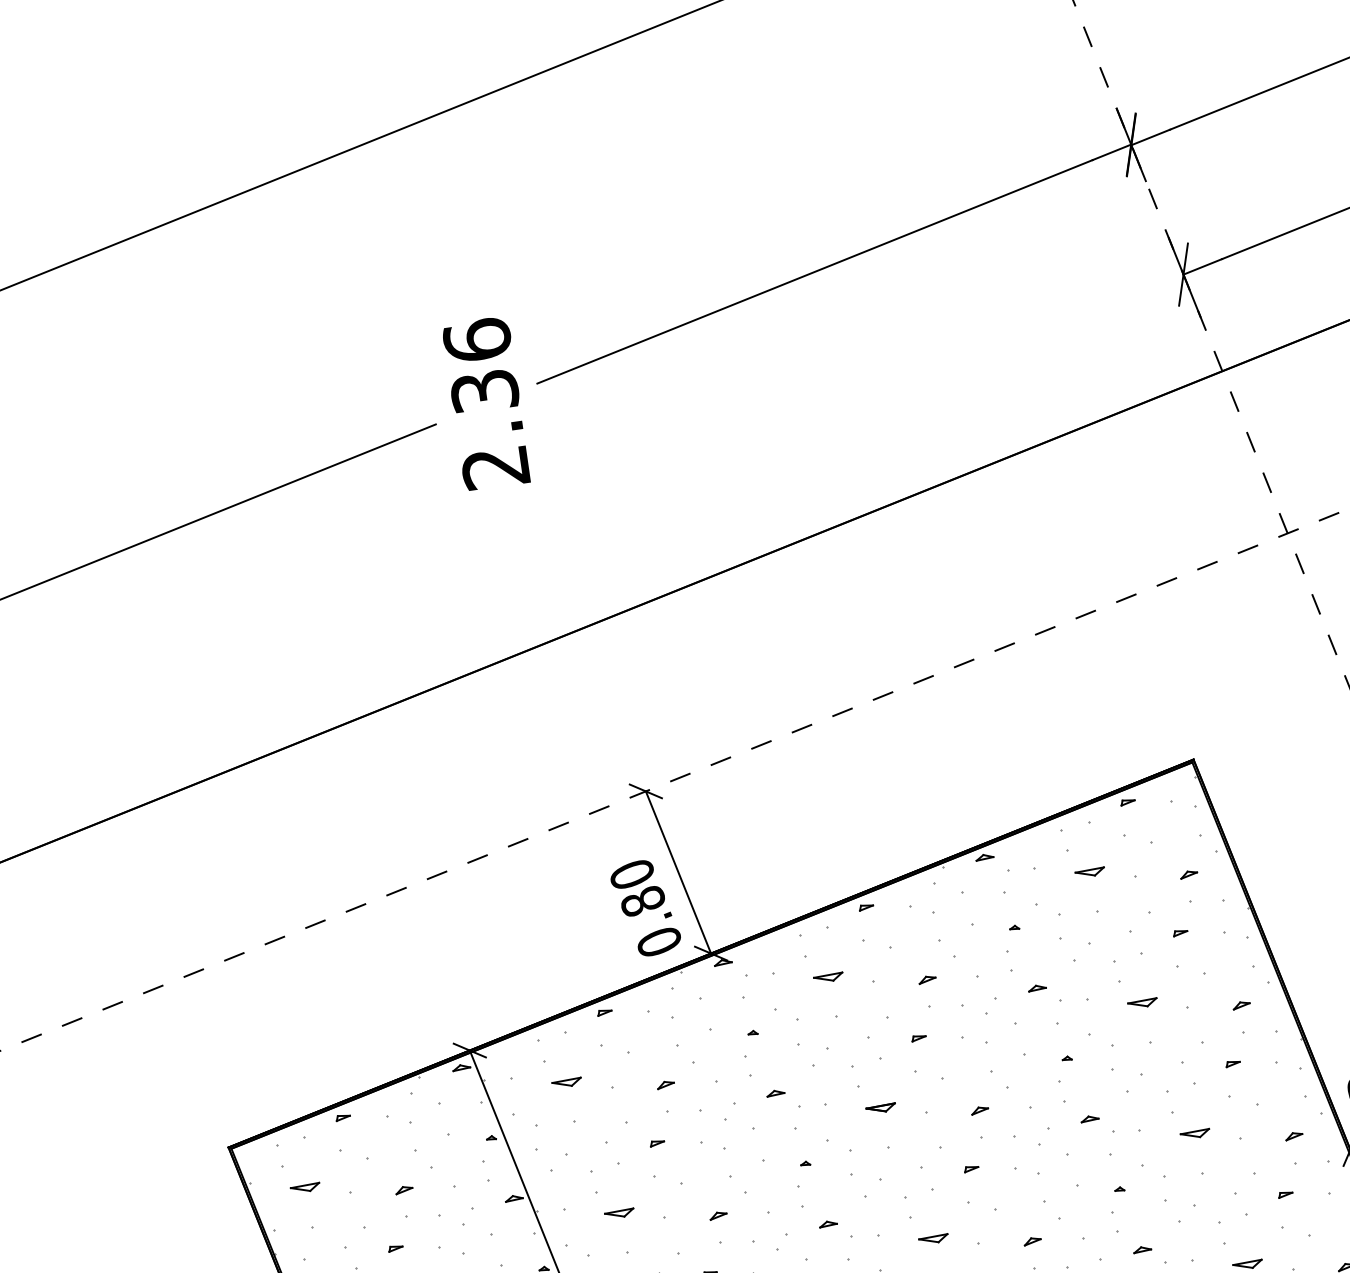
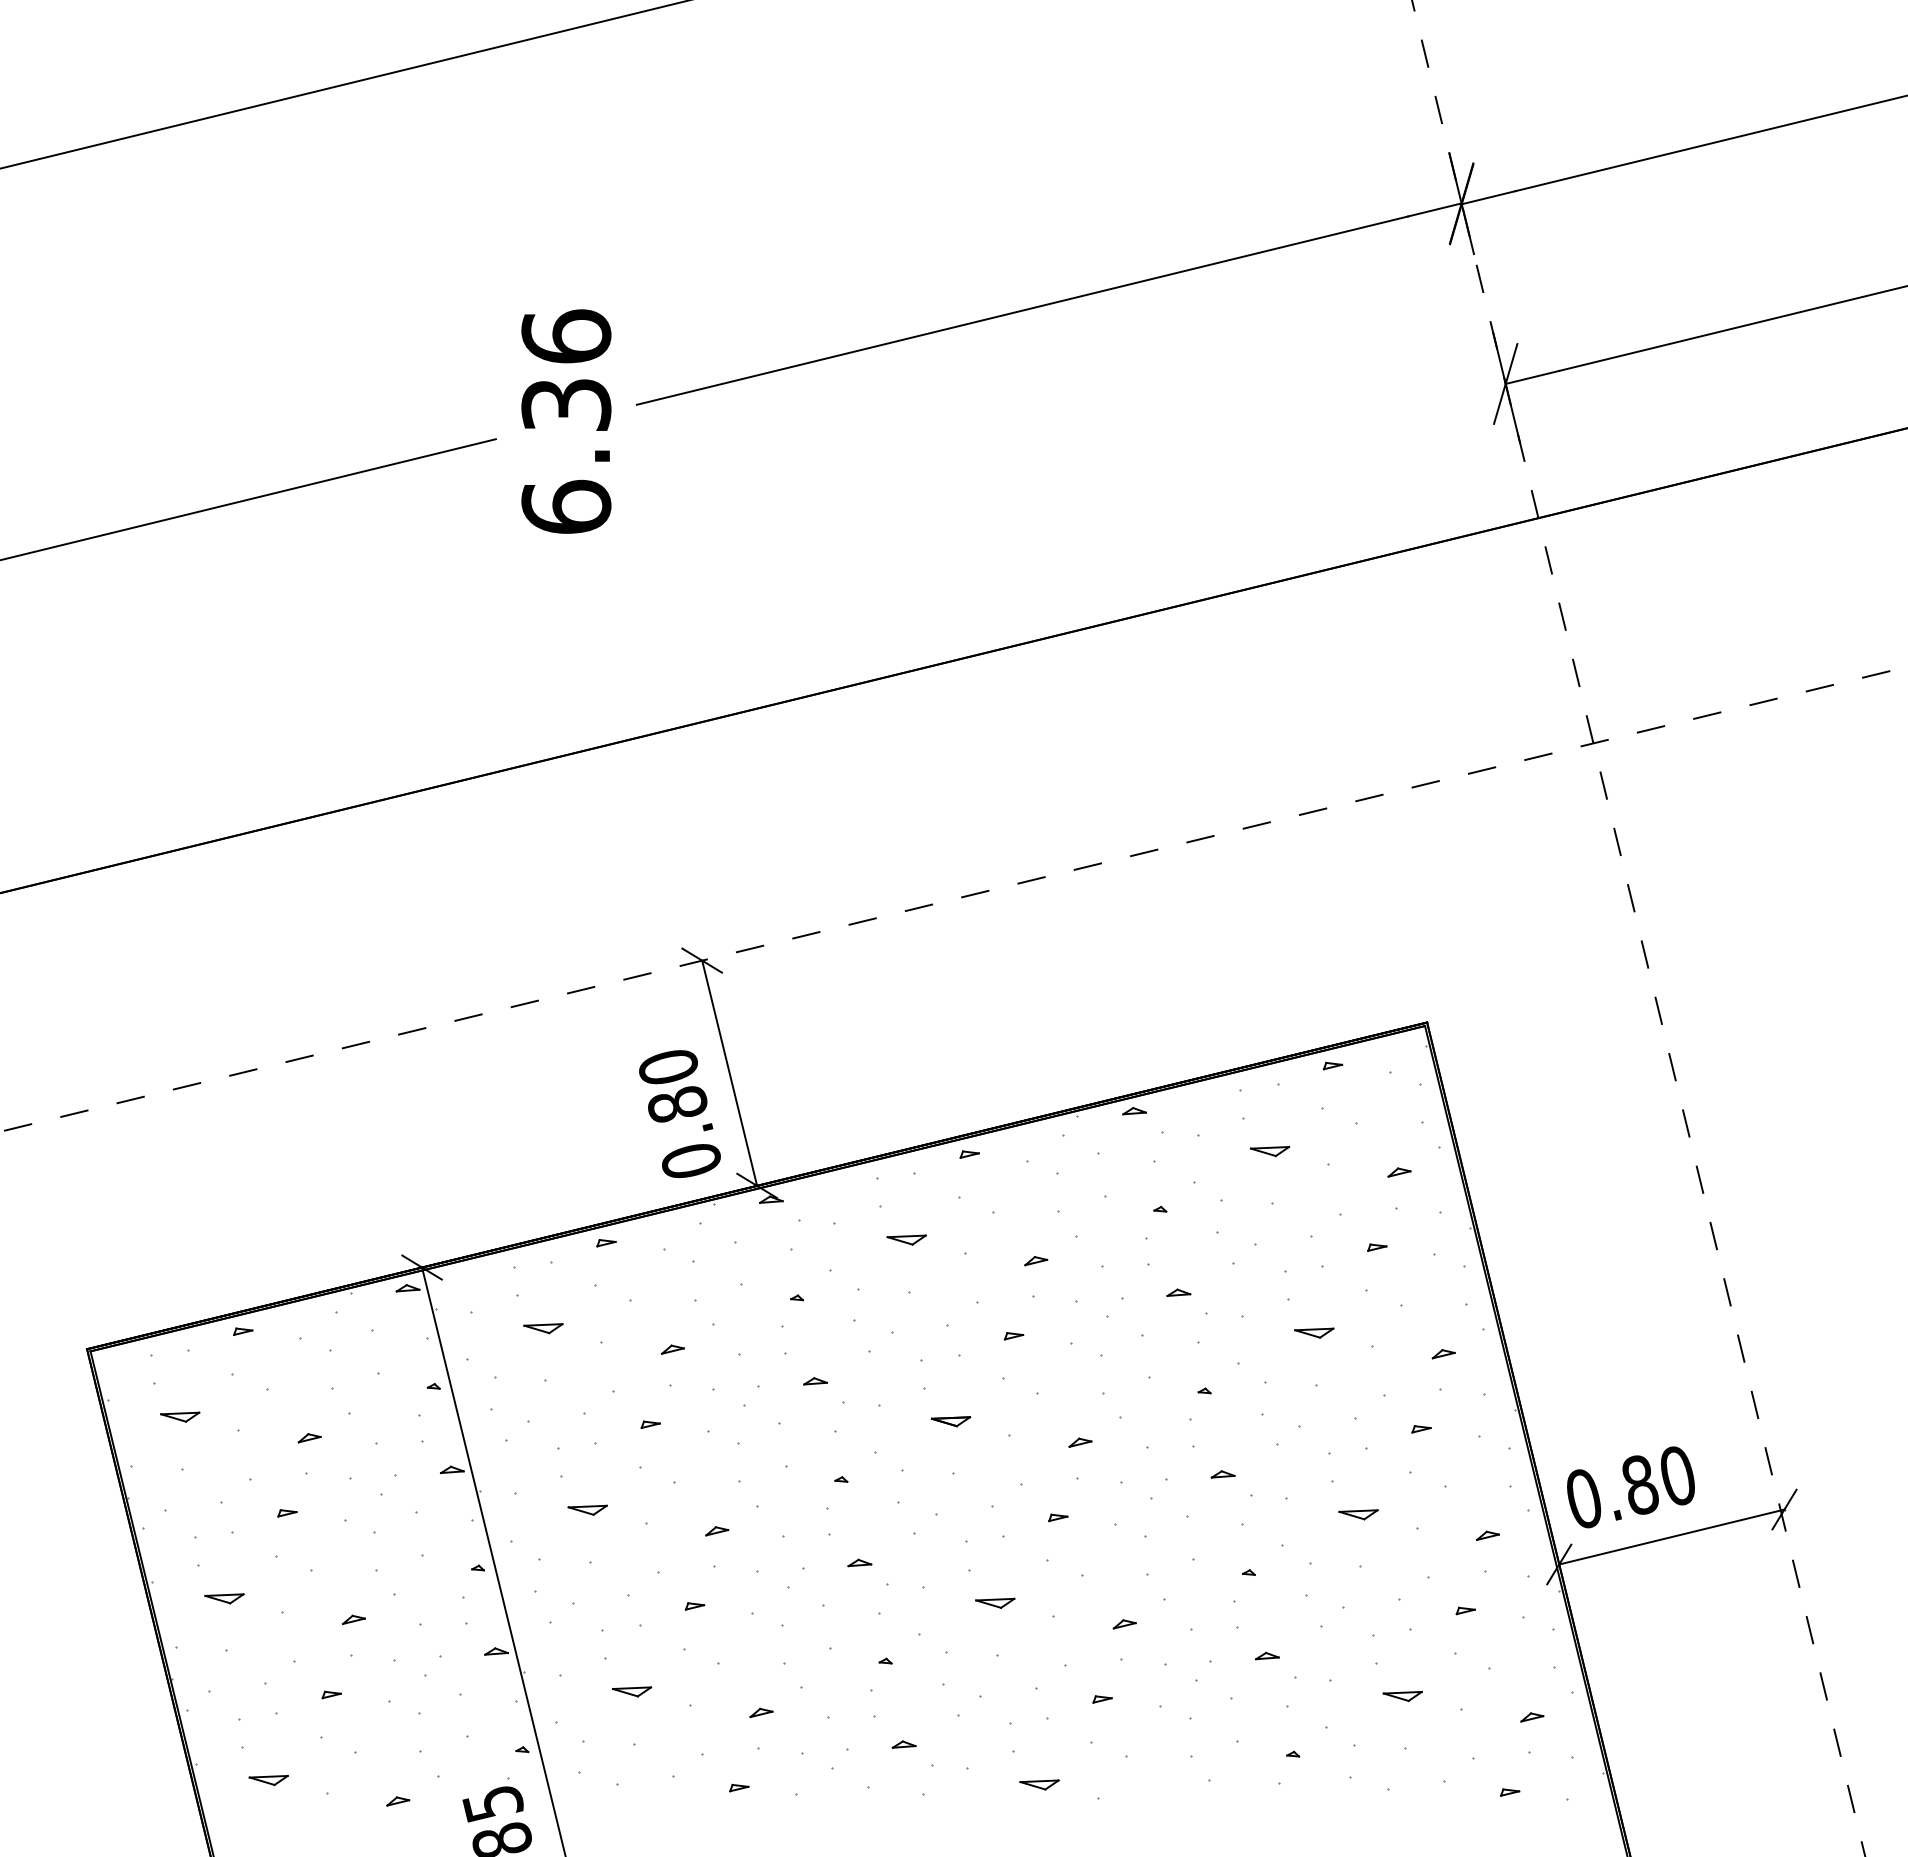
text: (495, 467) -> (566, 506), 2.36 -> 6.36

